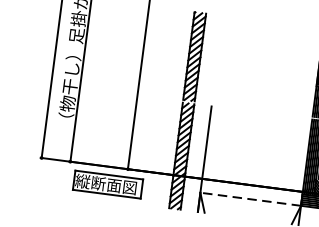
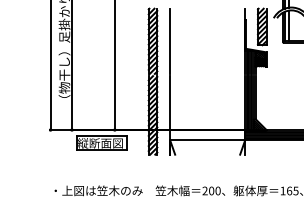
line: (218, 58) -> (170, 40), added
line: (250, 199) -> (207, 140), dashed -> solid

